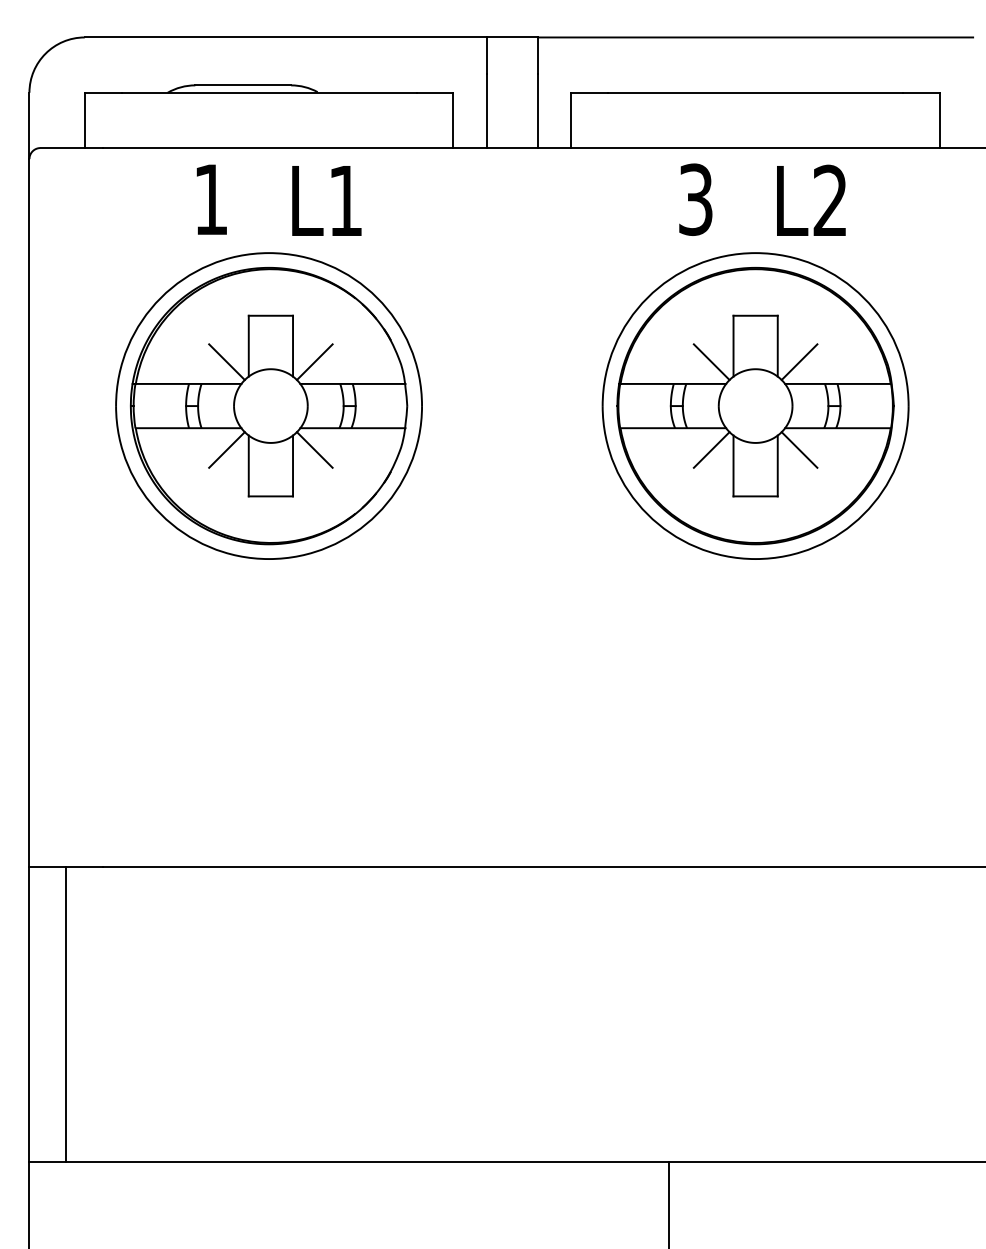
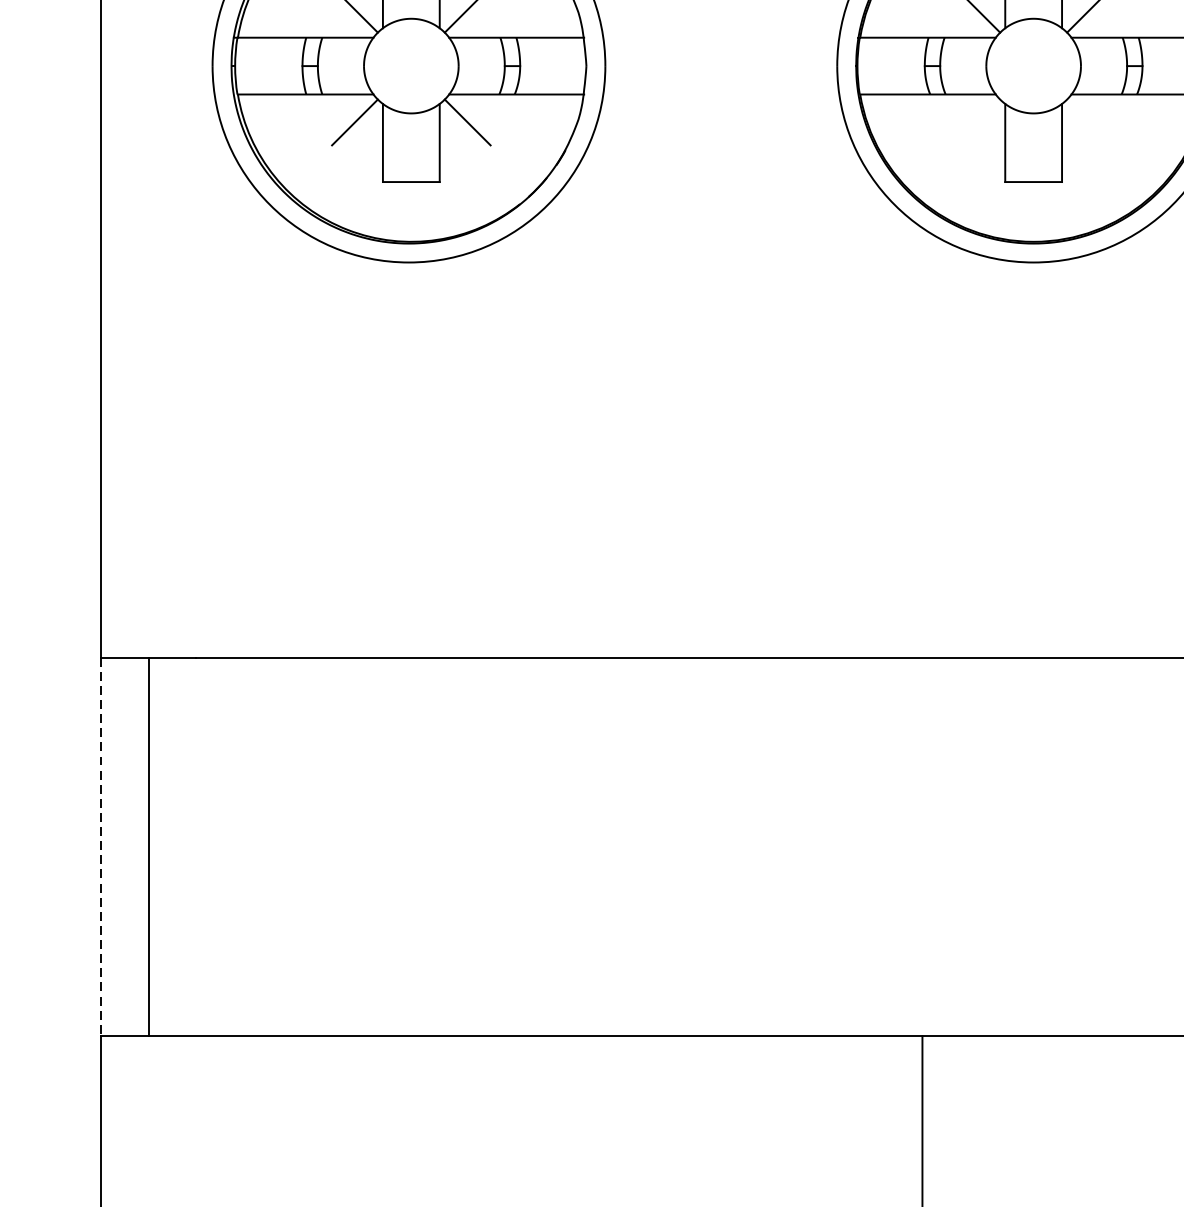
line: (711, 449) -> (976, 121), removed
line: (799, 449) -> (1089, 121), removed
line: (29, 1014) -> (101, 847), solid -> dashed

